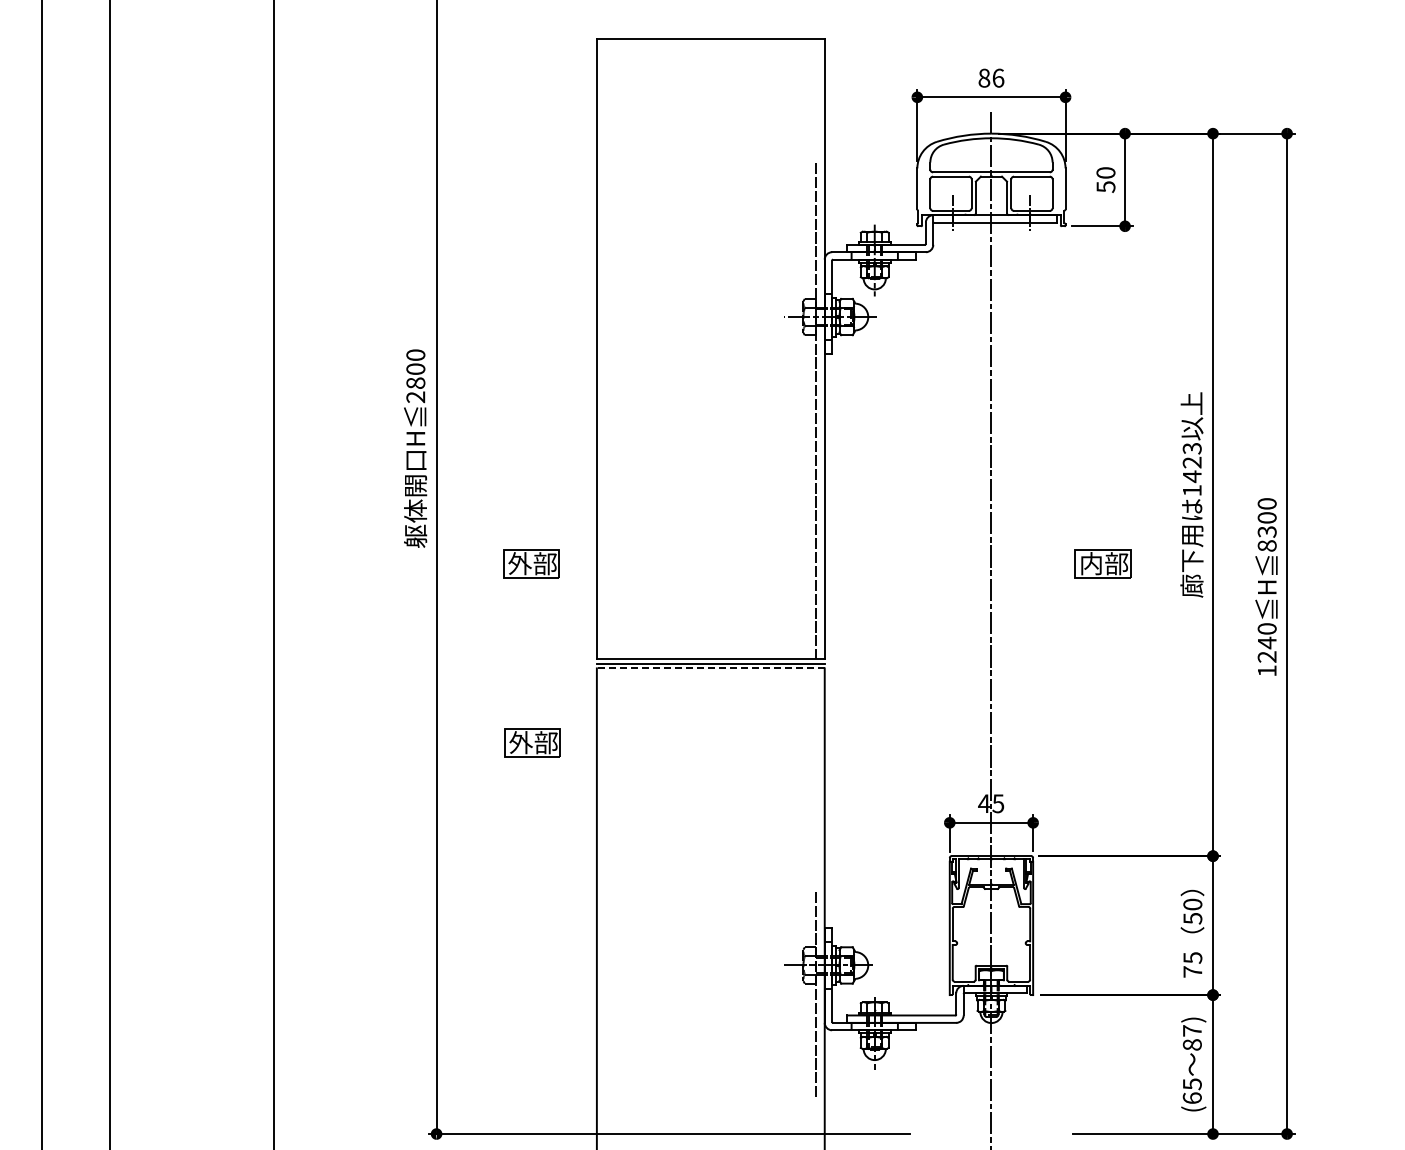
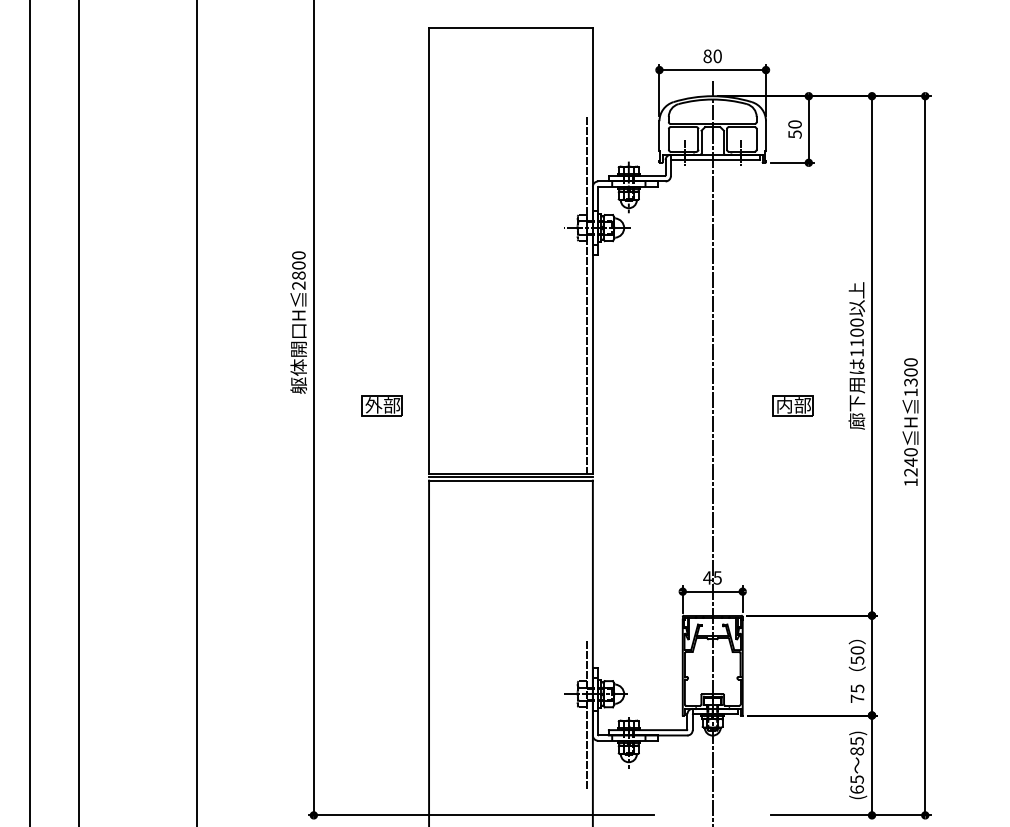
text: (998, 77) -> (717, 55), 86 -> 80
text: (1191, 462) -> (856, 332), 1423 -> 1100
text: (1266, 545) -> (910, 392), 8300 -> 1300
line: (710, 668) -> (510, 480), dashed -> solid
part: (532, 742) -> (382, 533), removed
text: (1192, 1030) -> (857, 740), 87) -> 85)

